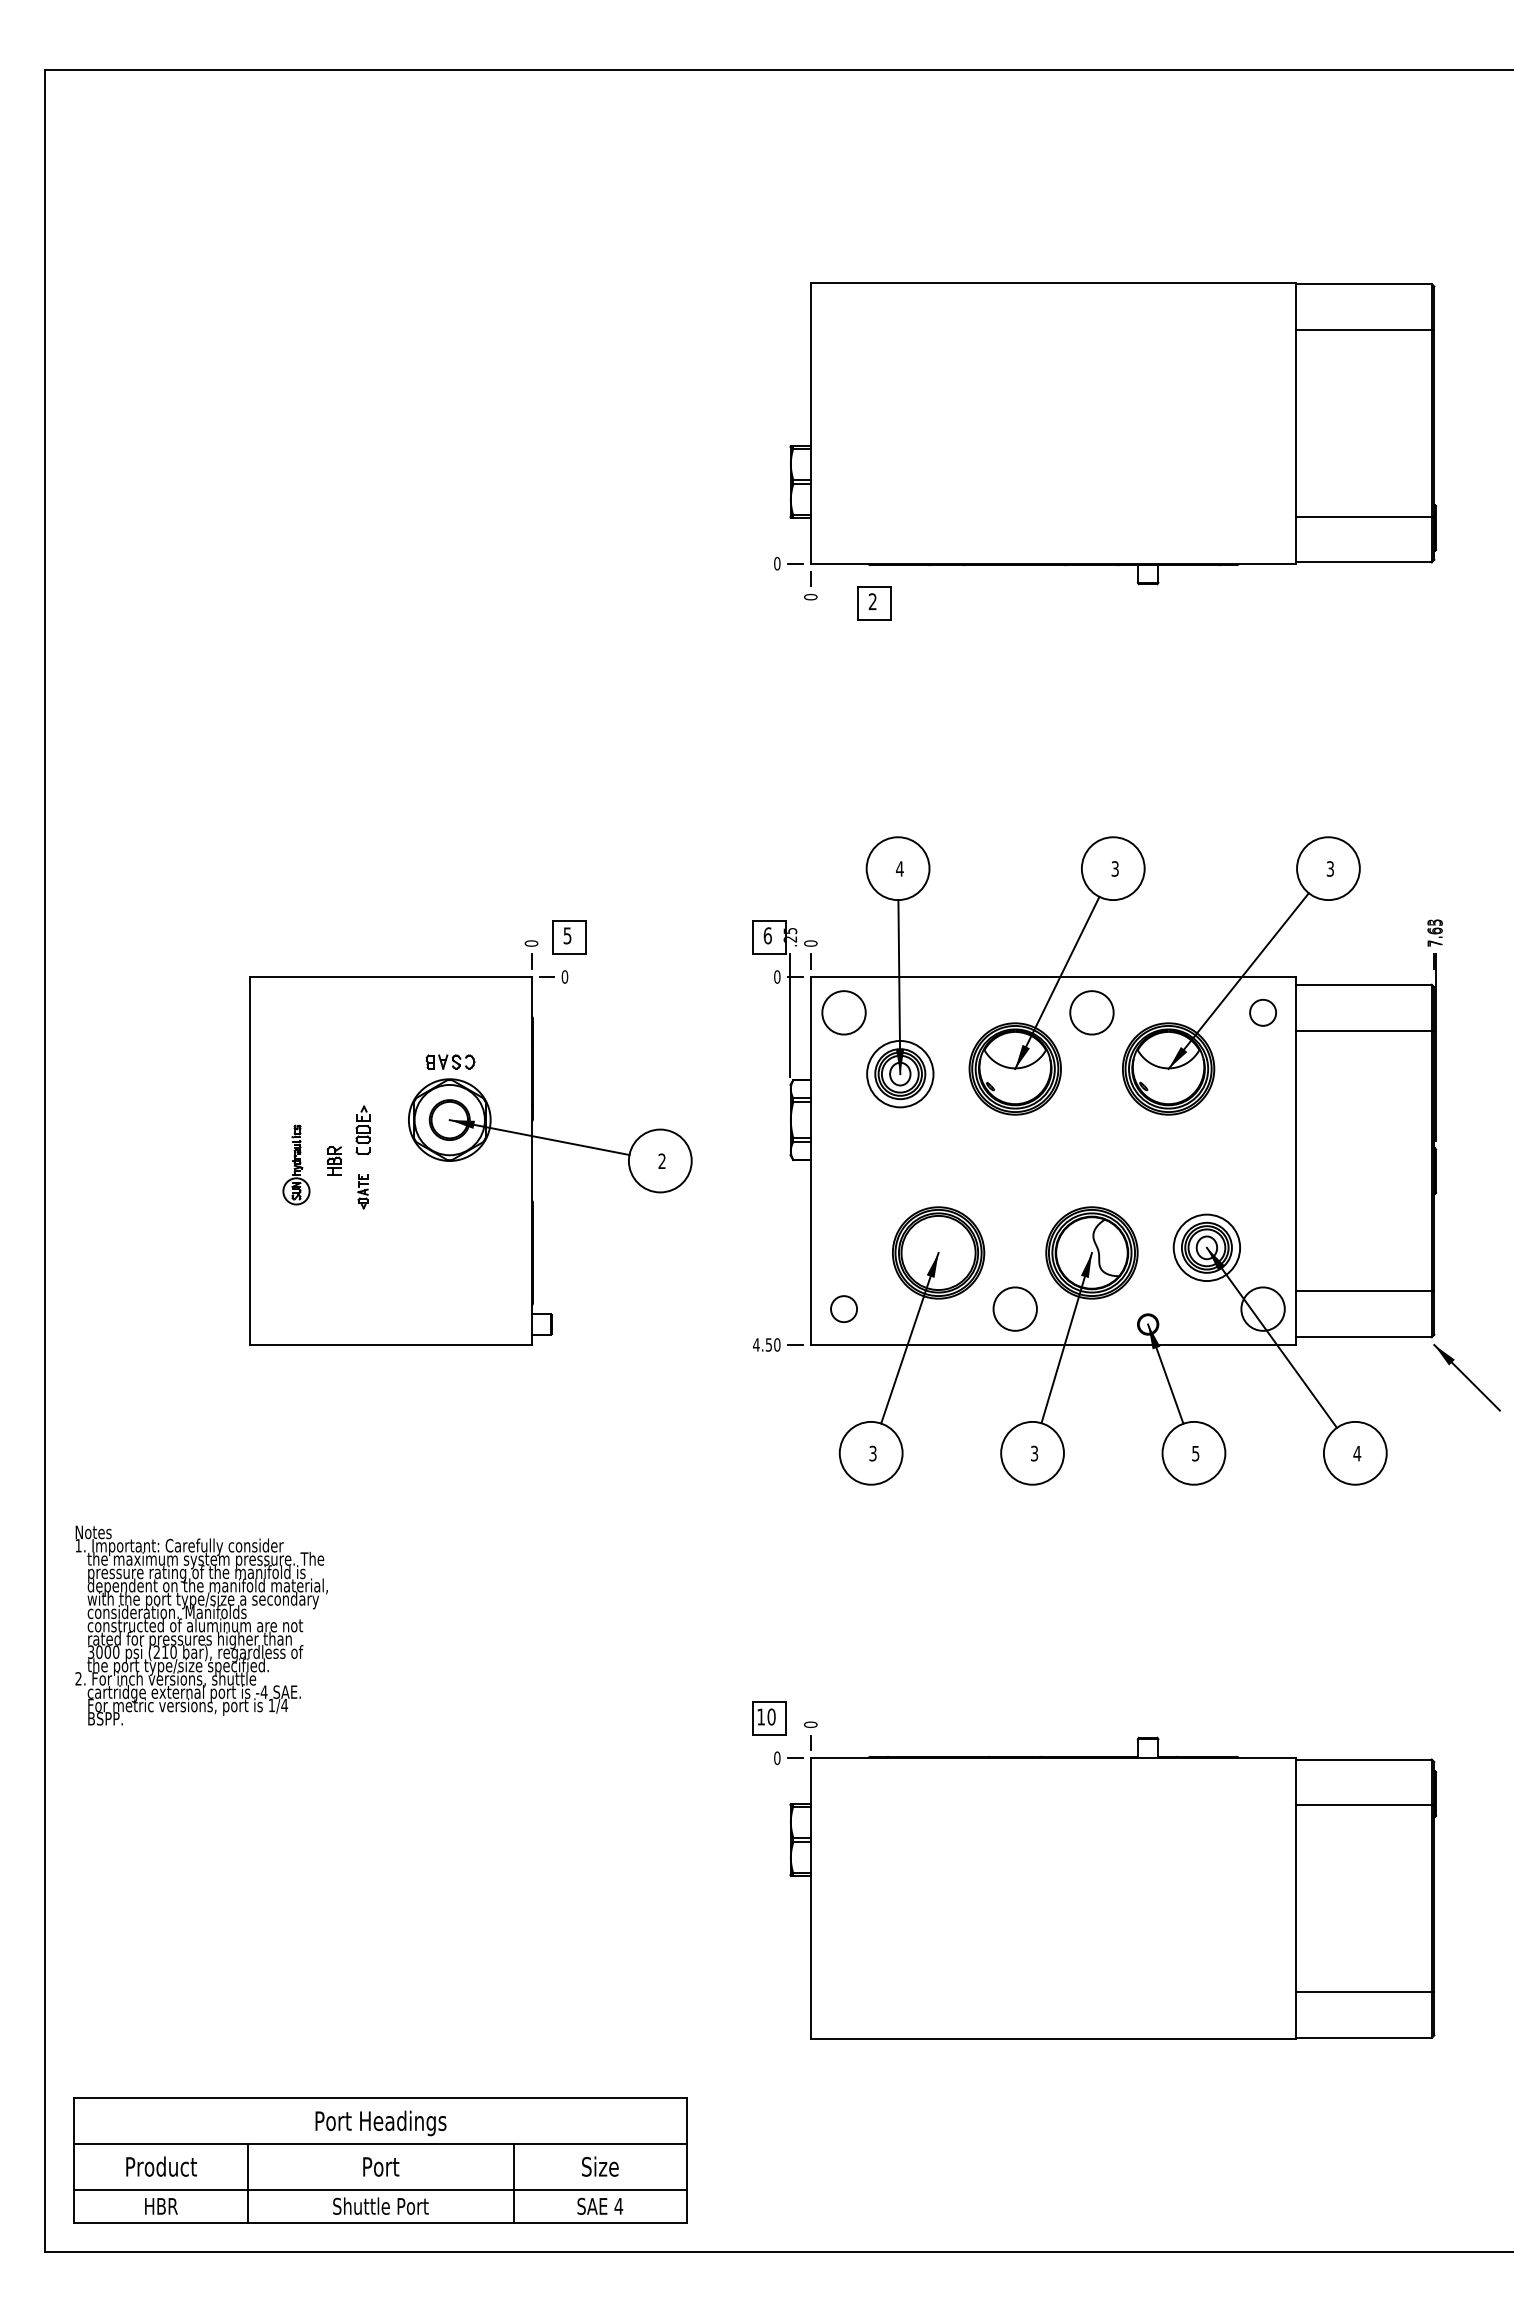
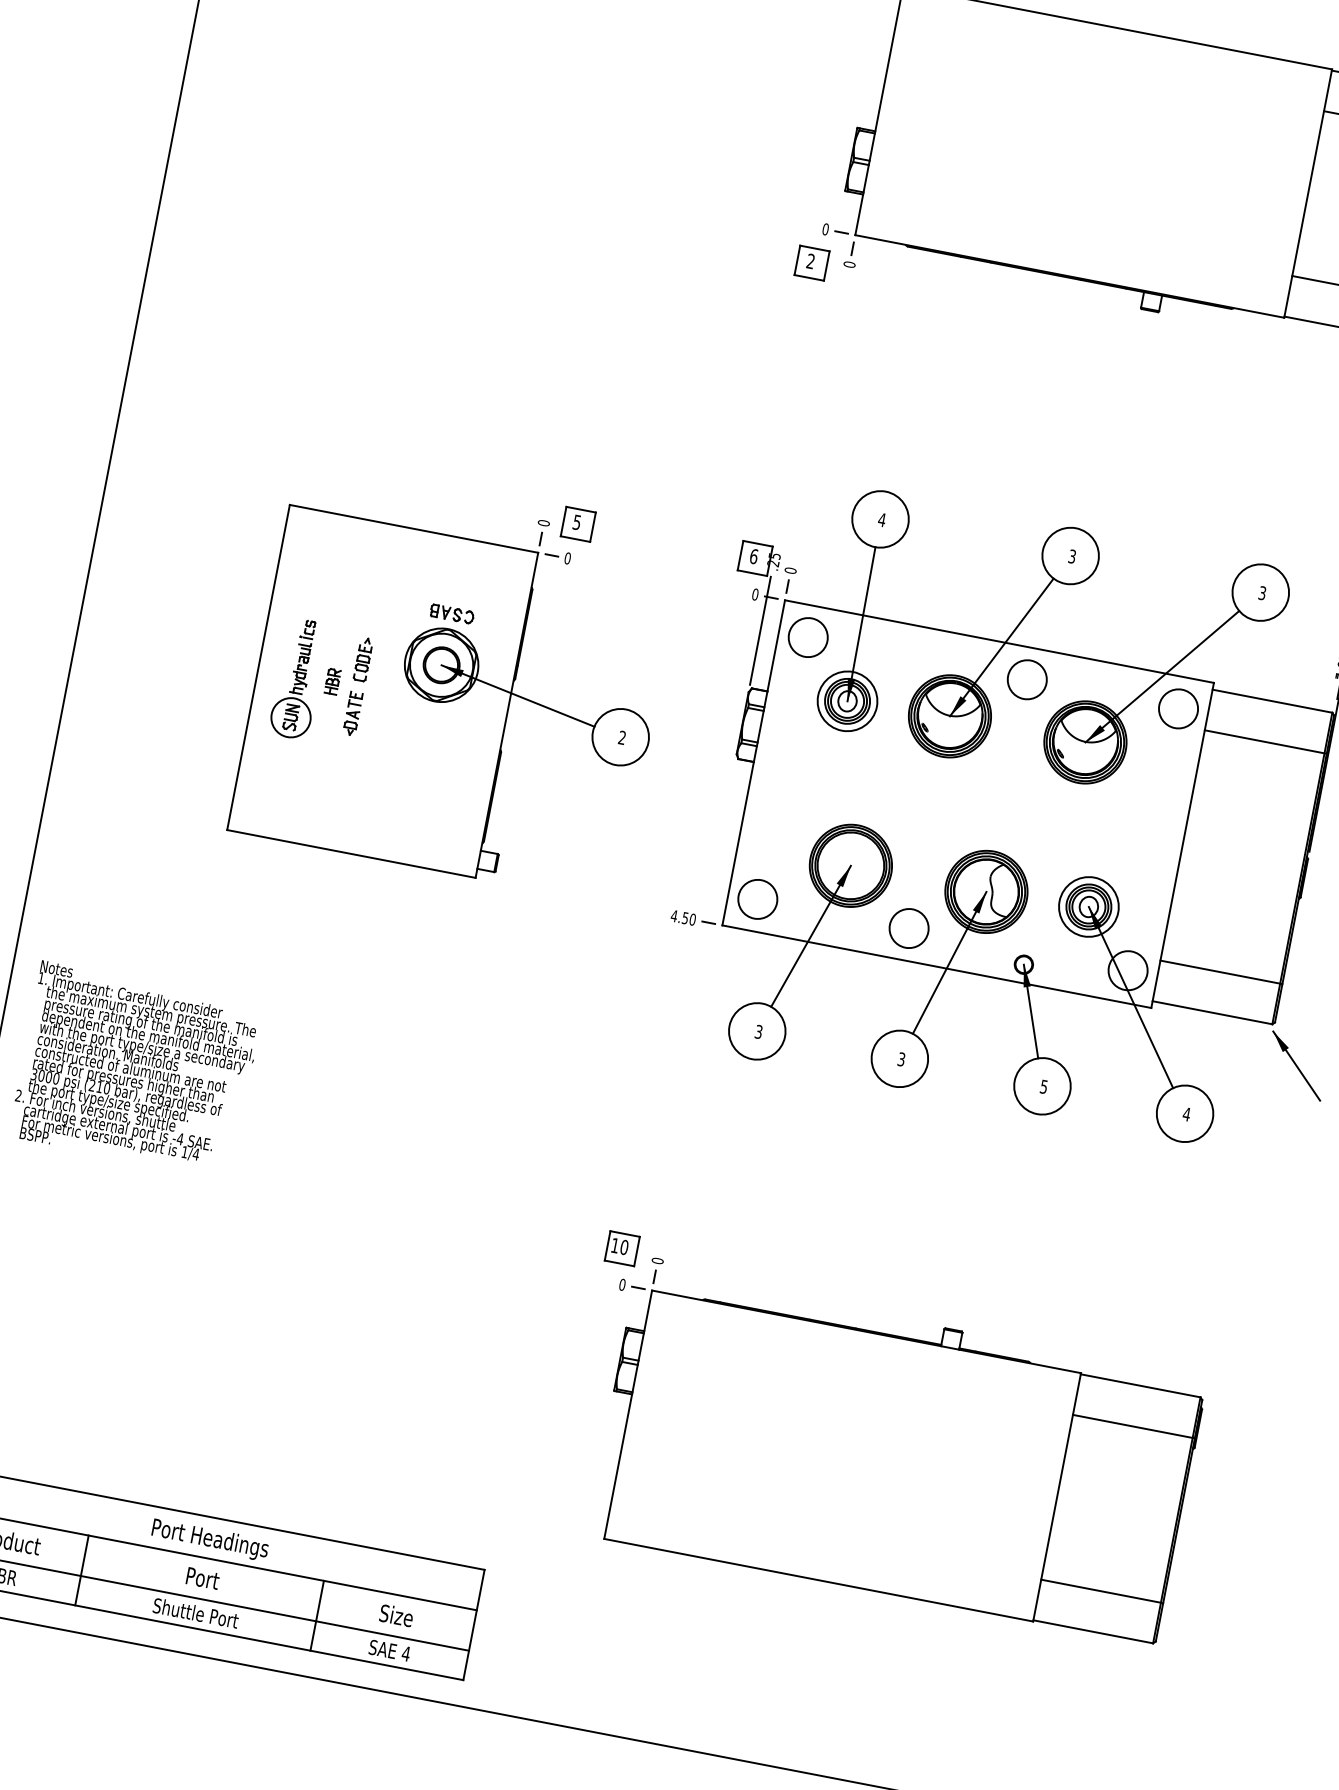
part: (874, 603) -> (812, 263), moved
circle: (1262, 1012) -> (1178, 708), size x1.67
part: (296, 1164) -> (298, 678), size x1.67
part: (362, 1191) -> (352, 713), size x1.43
circle: (843, 1308) -> (757, 898), size x1.67

